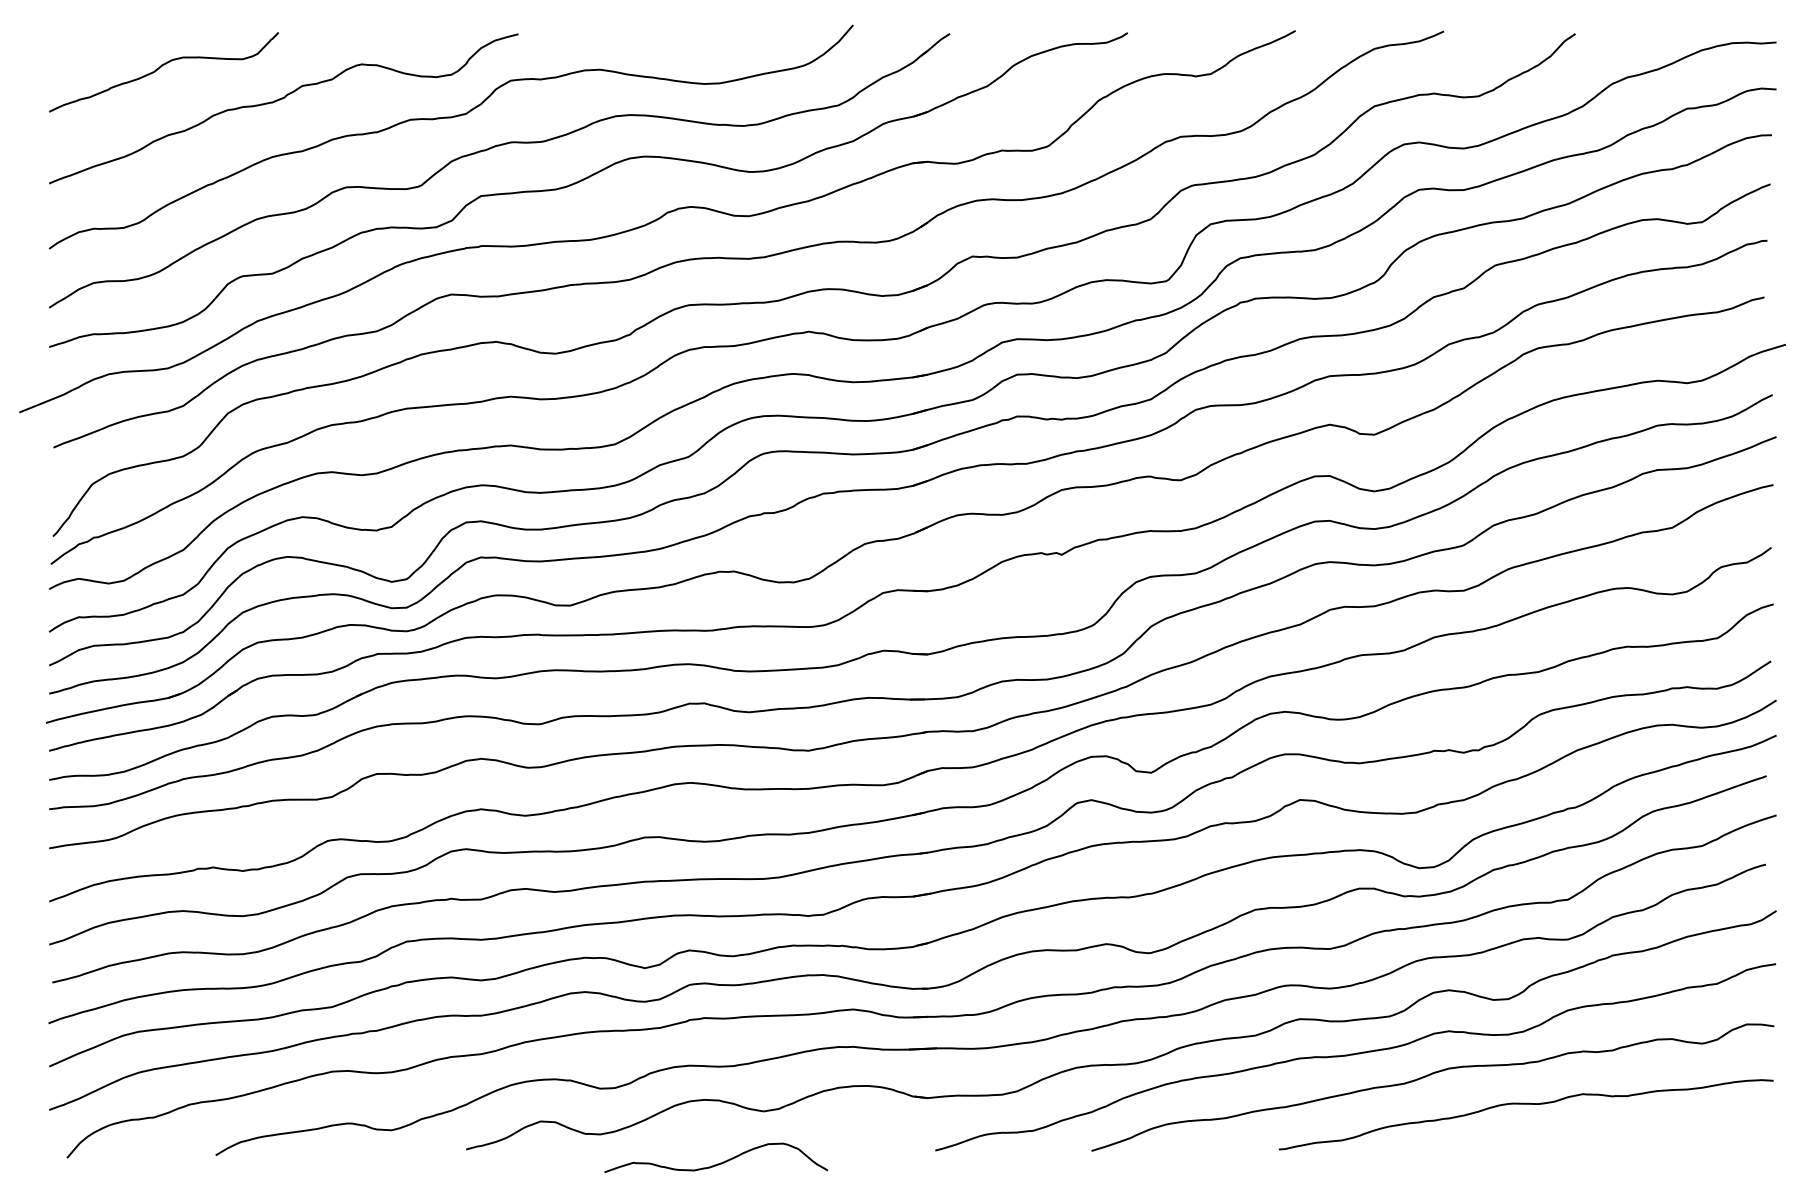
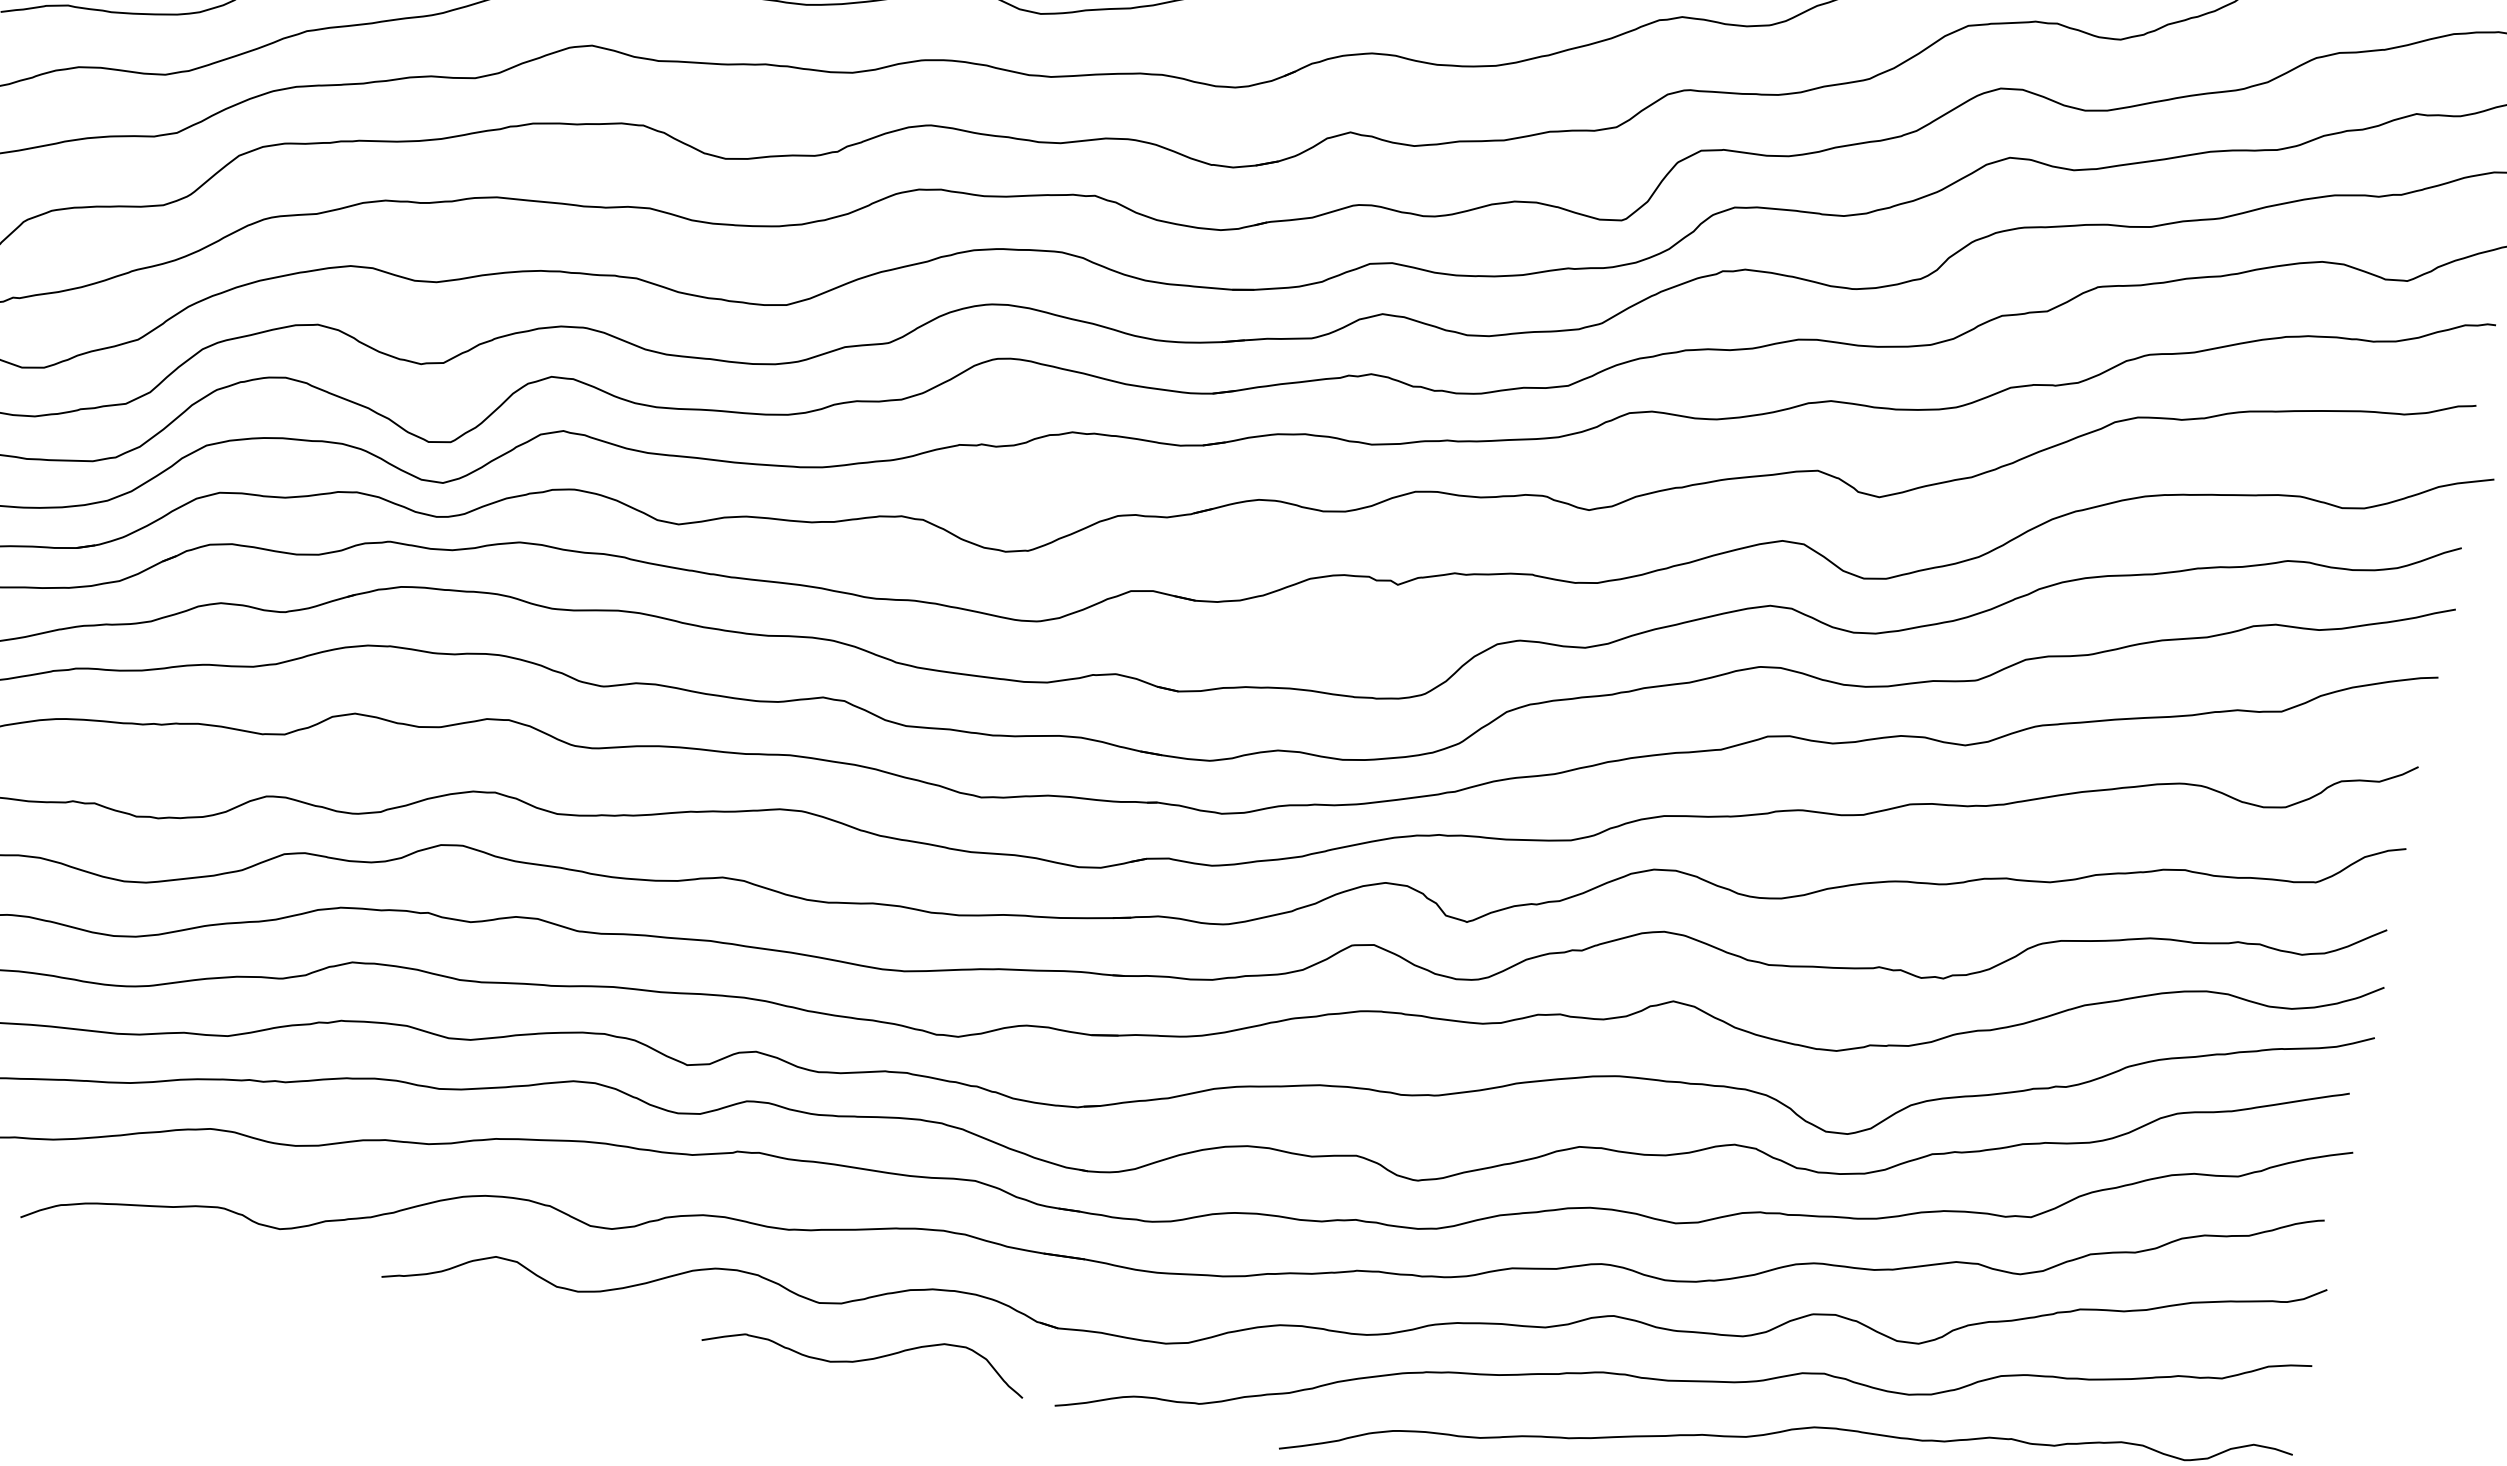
curve: (717, 1163) -> (866, 1358), moved

